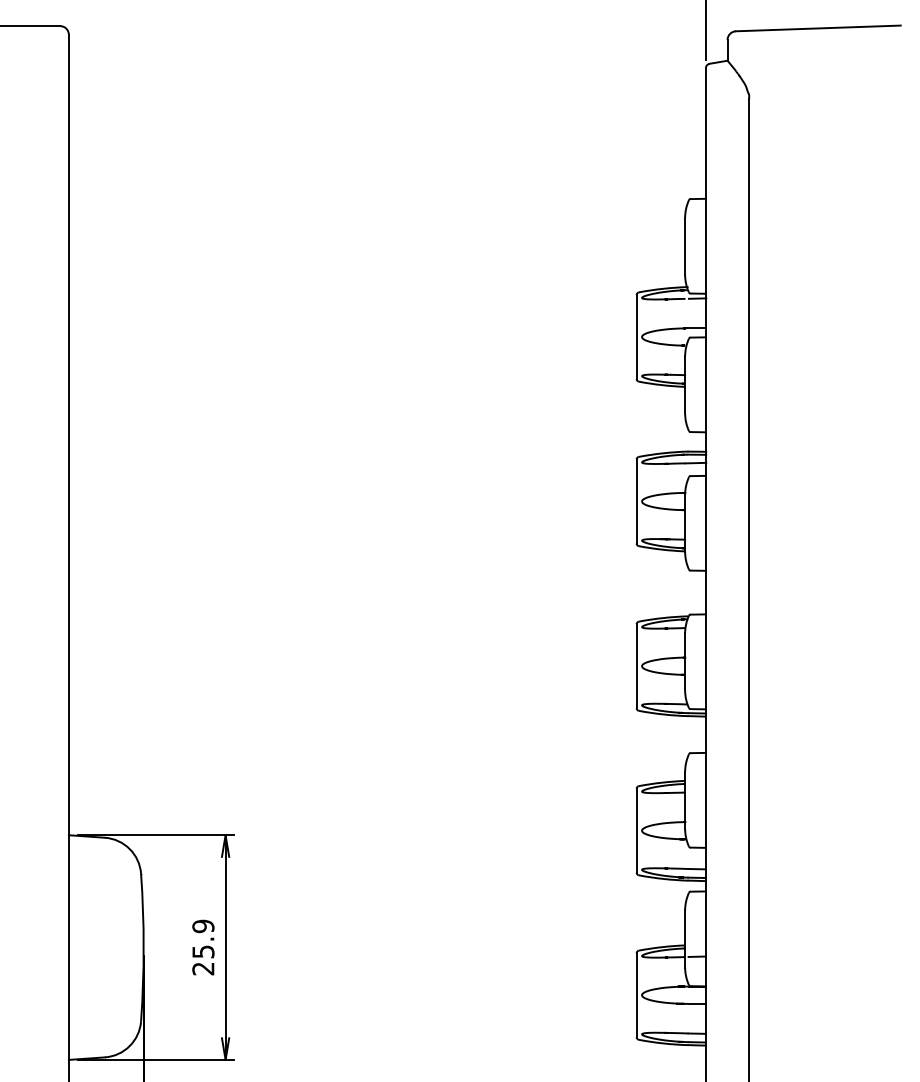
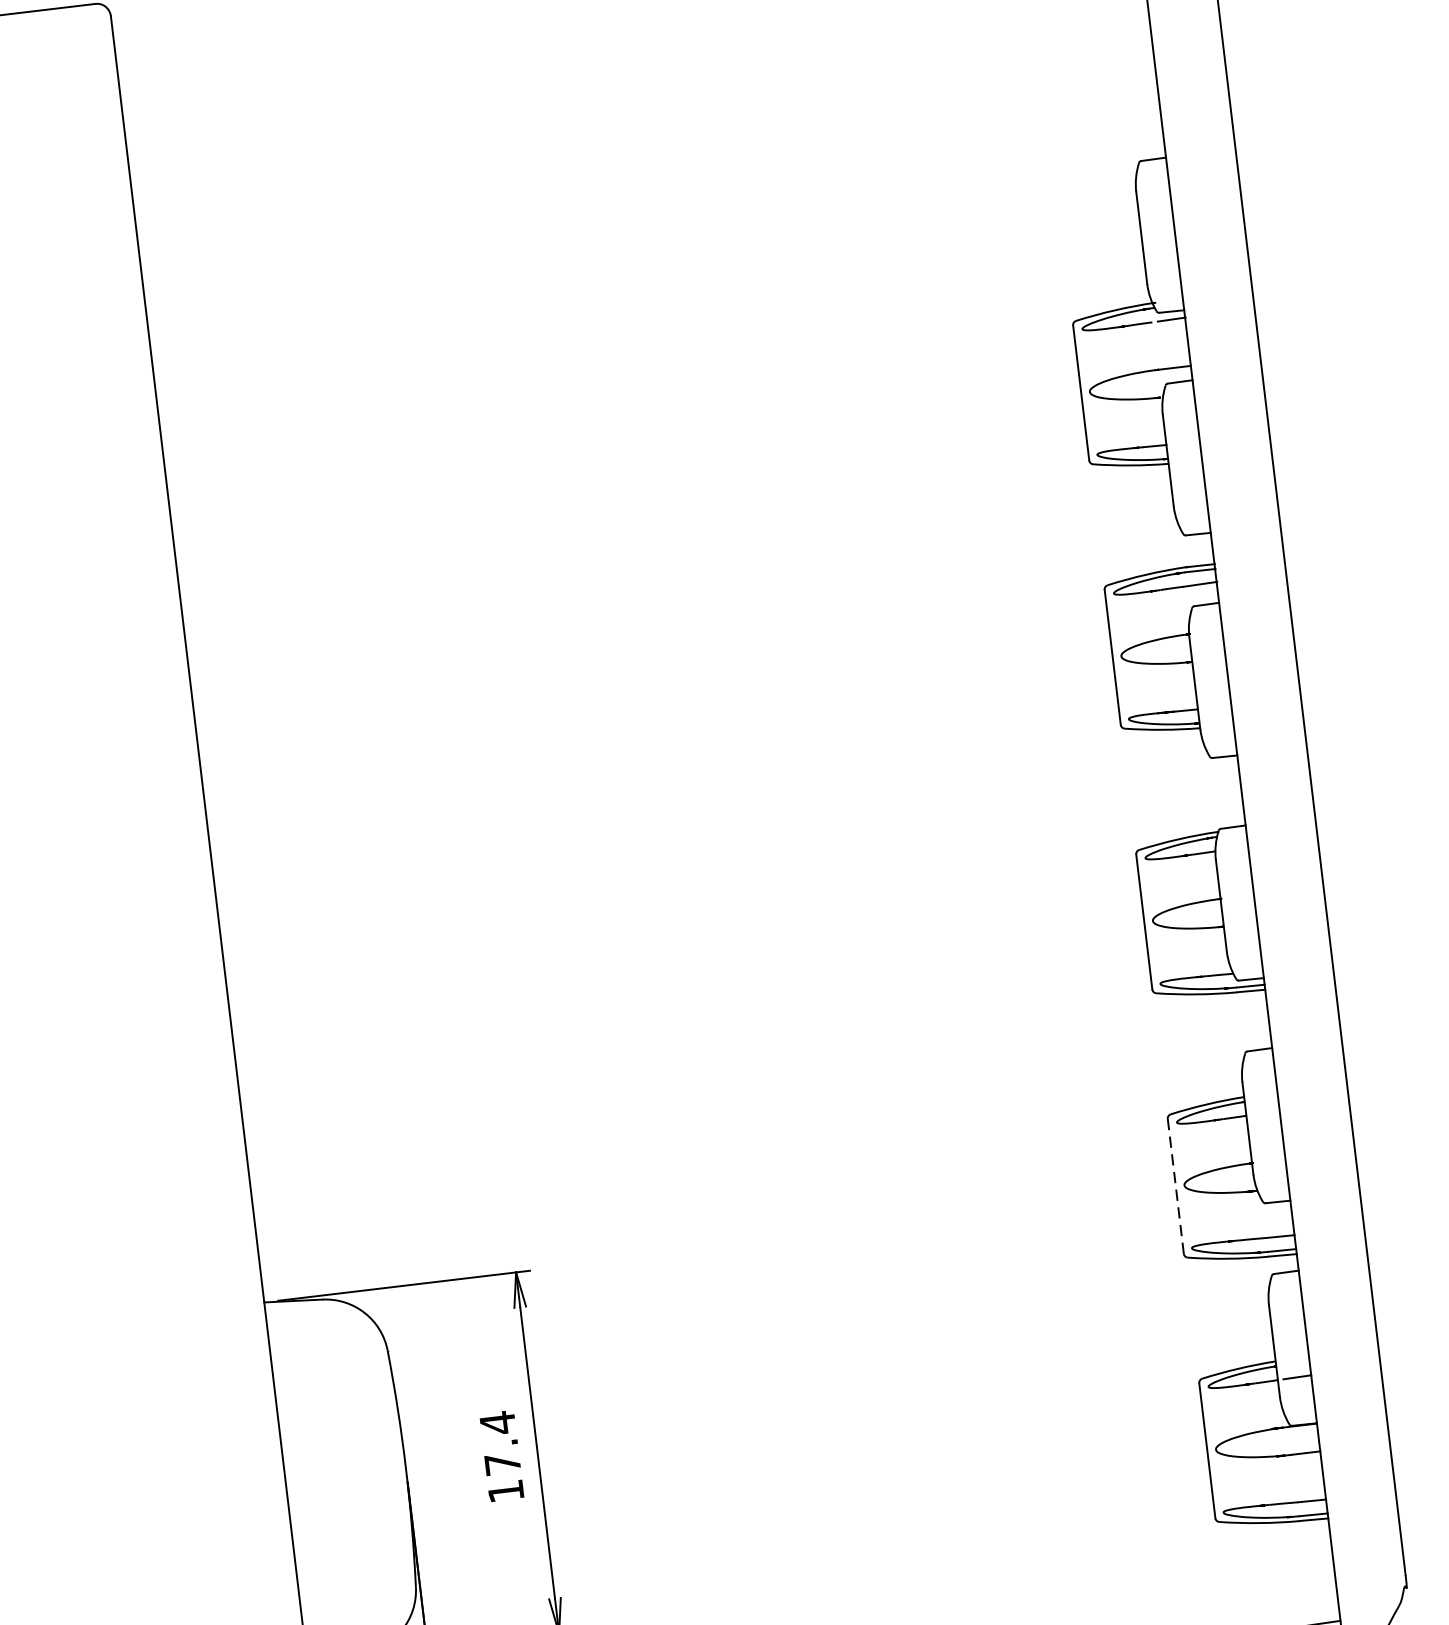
line: (636, 830) -> (1175, 1186), solid -> dashed
text: (203, 947) -> (502, 1457), 25.9 -> 17.4

